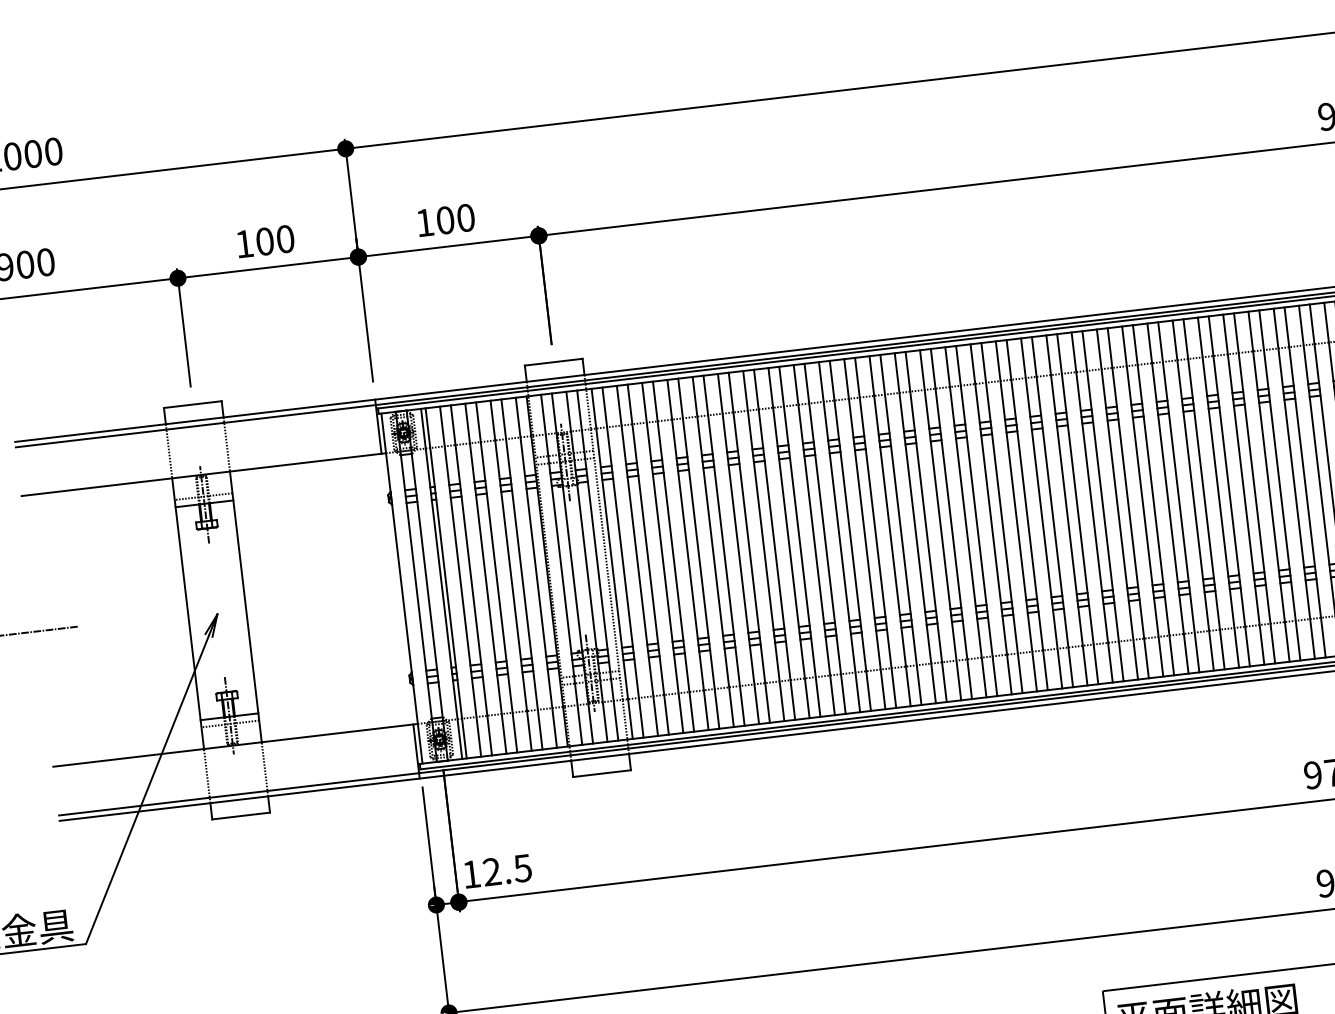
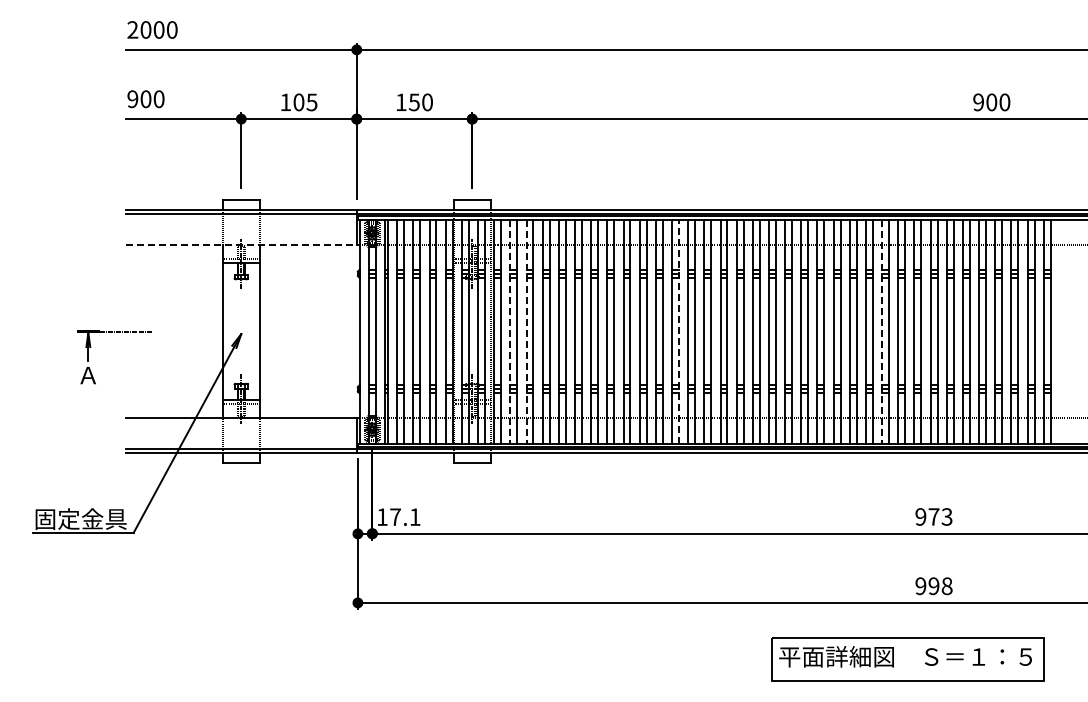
text: (444, 220) -> (413, 102), 100 -> 150
text: (284, 239) -> (311, 102), 100 -> 105
line: (204, 473) -> (243, 244), solid -> dashed
line: (1219, 494) -> (882, 332), solid -> dashed
line: (900, 529) -> (678, 331), solid -> dashed
line: (662, 559) -> (526, 332), solid -> dashed
line: (637, 562) -> (510, 332), solid -> dashed
text: (507, 870) -> (405, 517), 12.5 -> 17.1

